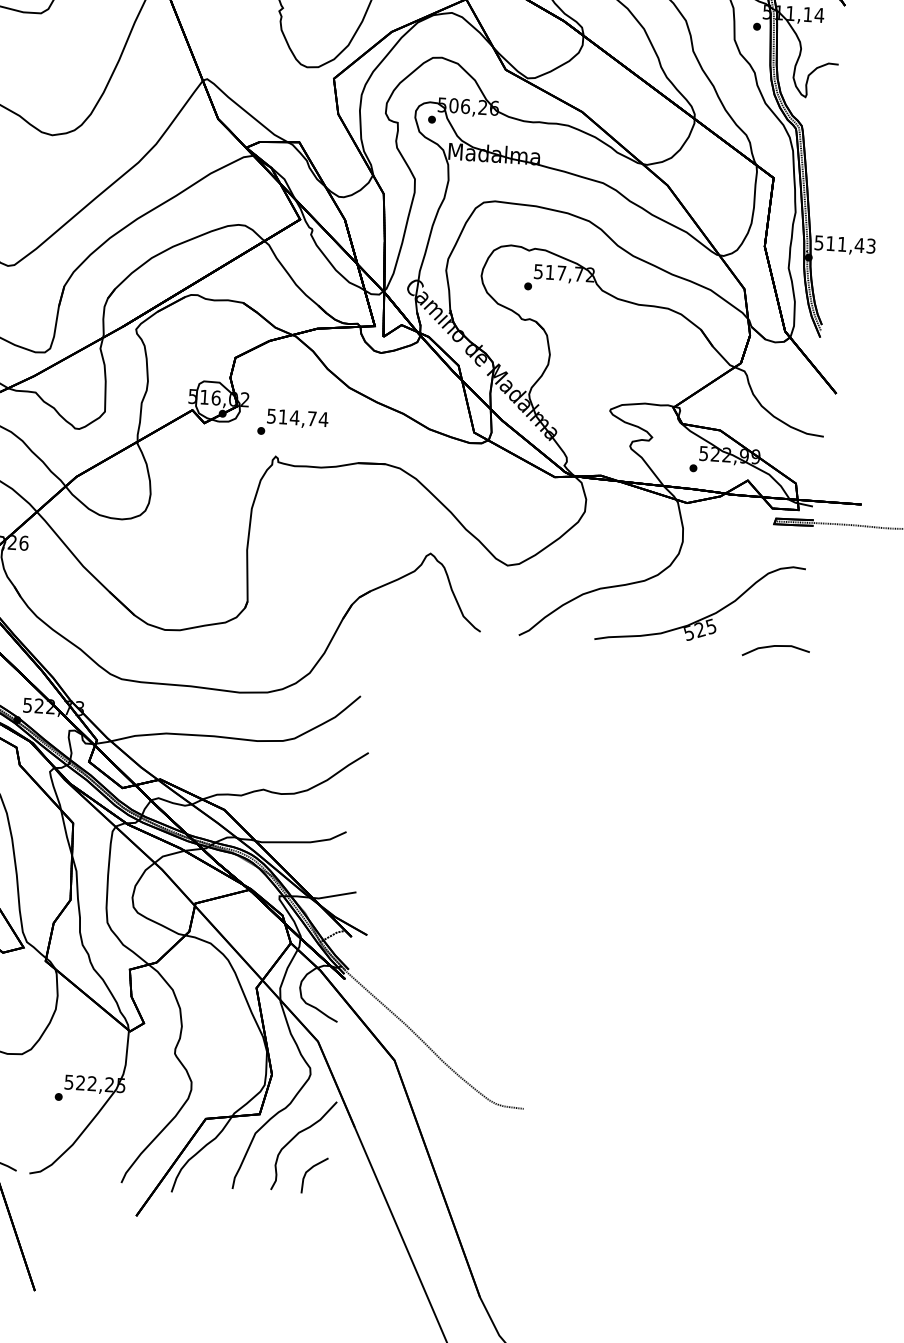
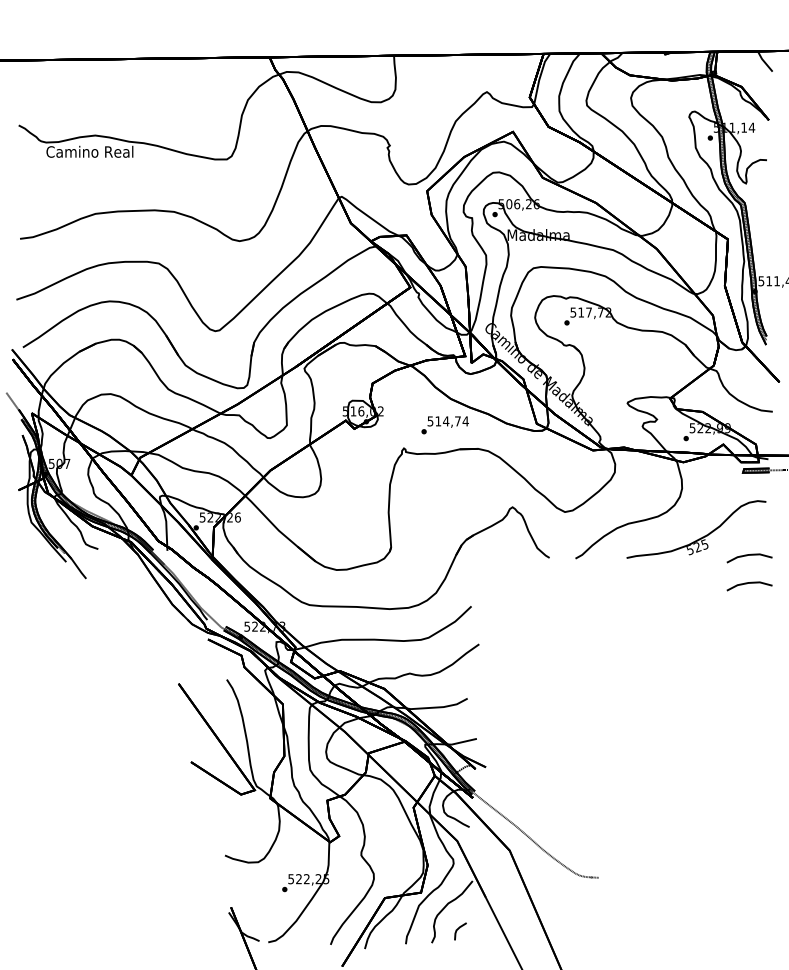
text: (291, 423) -> (444, 425), moved
part: (773, 692) -> (749, 586), added
part: (314, 1175) -> (460, 931), size x0.7

